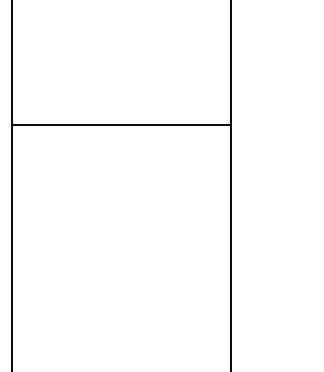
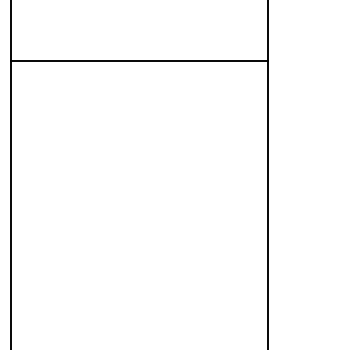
line: (121, 124) -> (139, 61), moved

